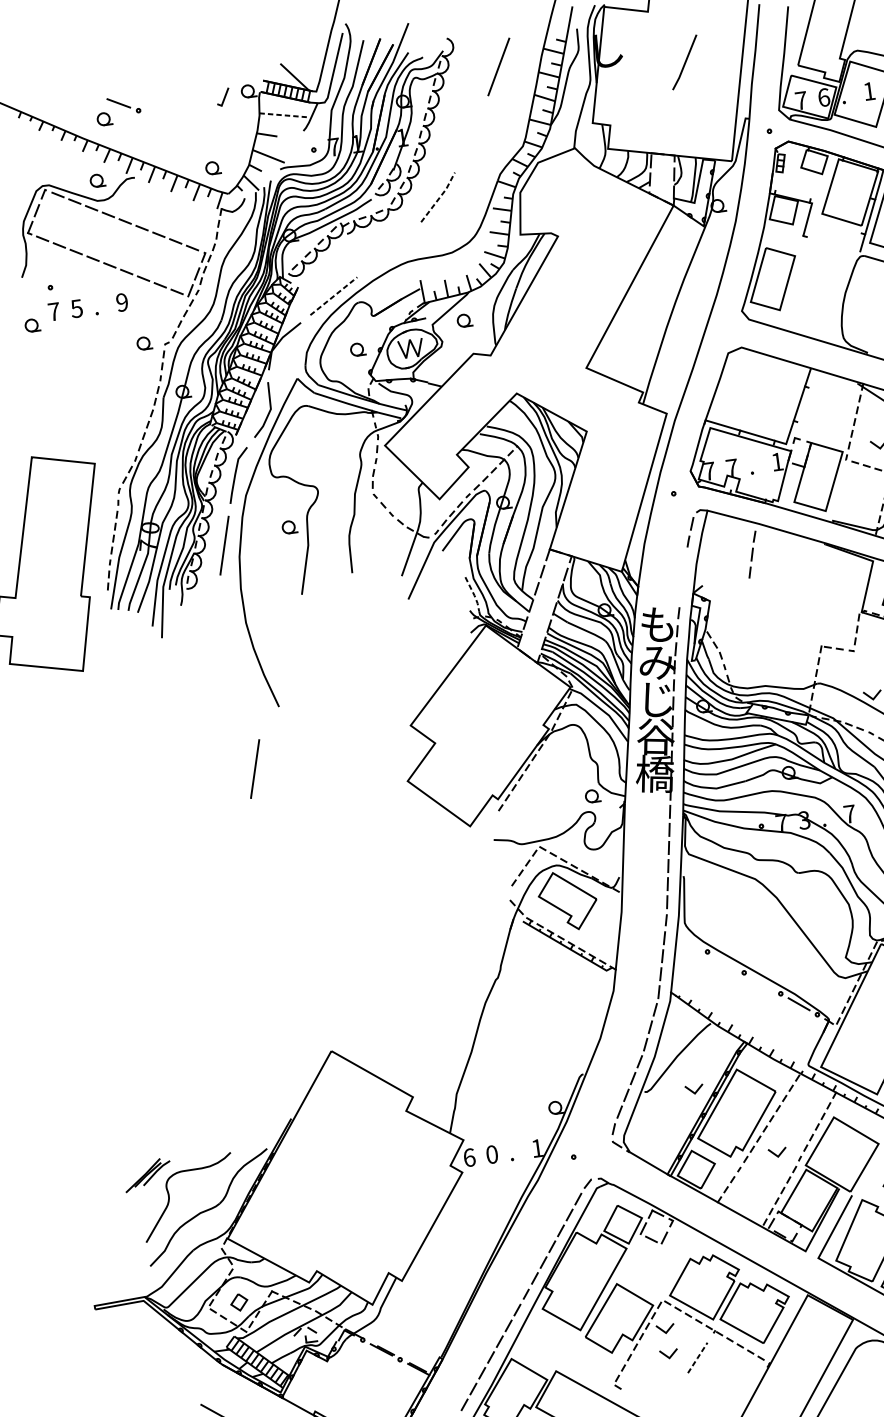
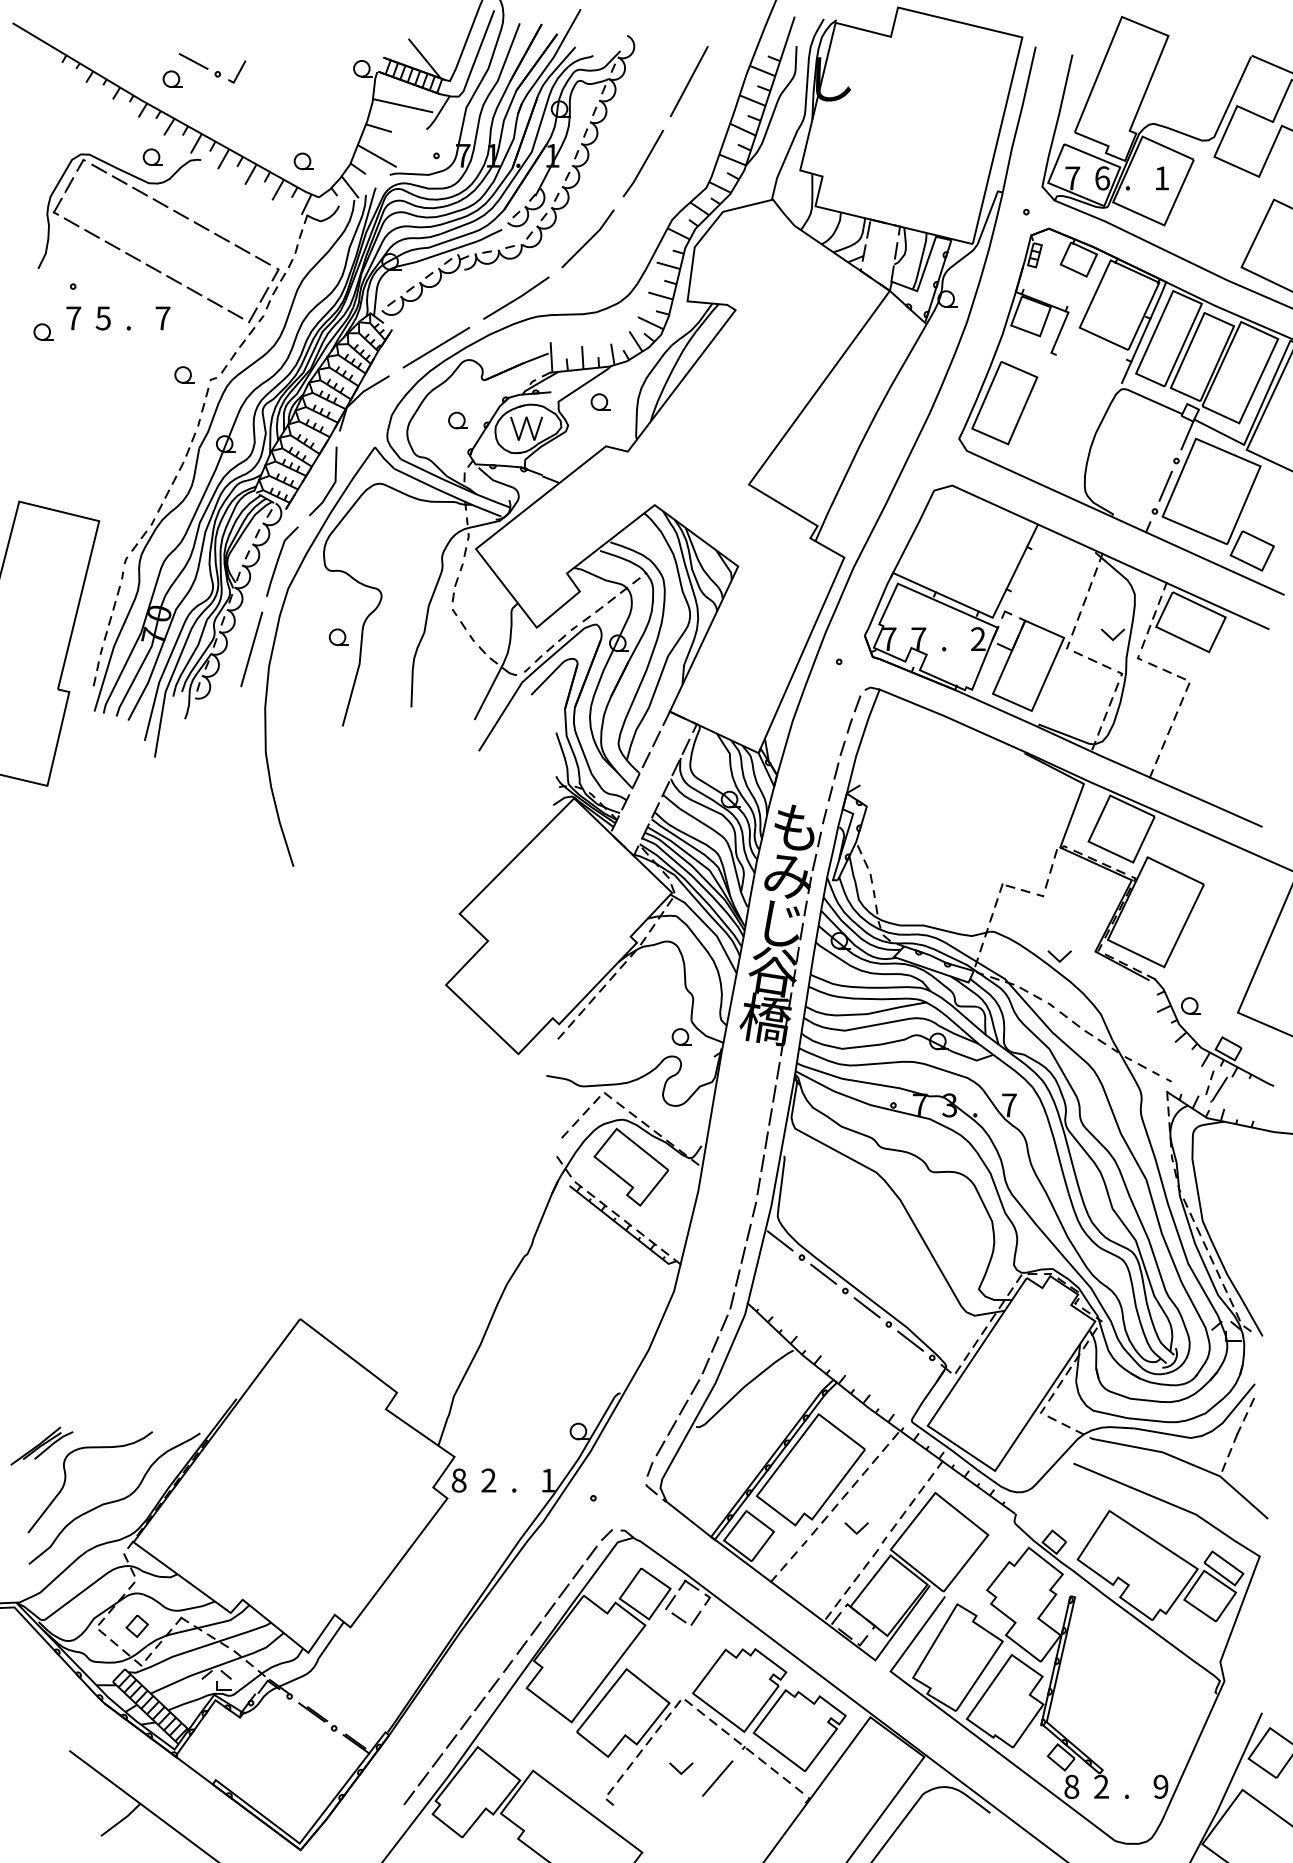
line: (684, 62) -> (643, 163), moved
line: (224, 96) -> (238, 71), moved
line: (283, 115) -> (403, 105), dashed -> solid
line: (440, 197) -> (590, 239), dashed -> solid
line: (390, 249) -> (517, 297), added
line: (333, 296) -> (436, 347), dashed -> solid
text: (121, 302) -> (162, 318), 9 -> 7
text: (777, 461) -> (978, 638), 1 -> 2
part: (752, 554) -> (836, 770), moved
line: (474, 595) -> (564, 757), dashed -> solid
line: (254, 769) -> (251, 942), removed
line: (688, 941) -> (779, 1240), added
line: (725, 961) -> (823, 1273), added
line: (762, 983) -> (866, 1307), added
line: (692, 1091) -> (758, 1434), removed
text: (491, 1154) -> (488, 1480), 0 -> 2
text: (468, 1157) -> (458, 1480), 6 -> 8
line: (664, 1330) -> (679, 1737), removed
line: (697, 1357) -> (717, 1778), dashed -> solid

